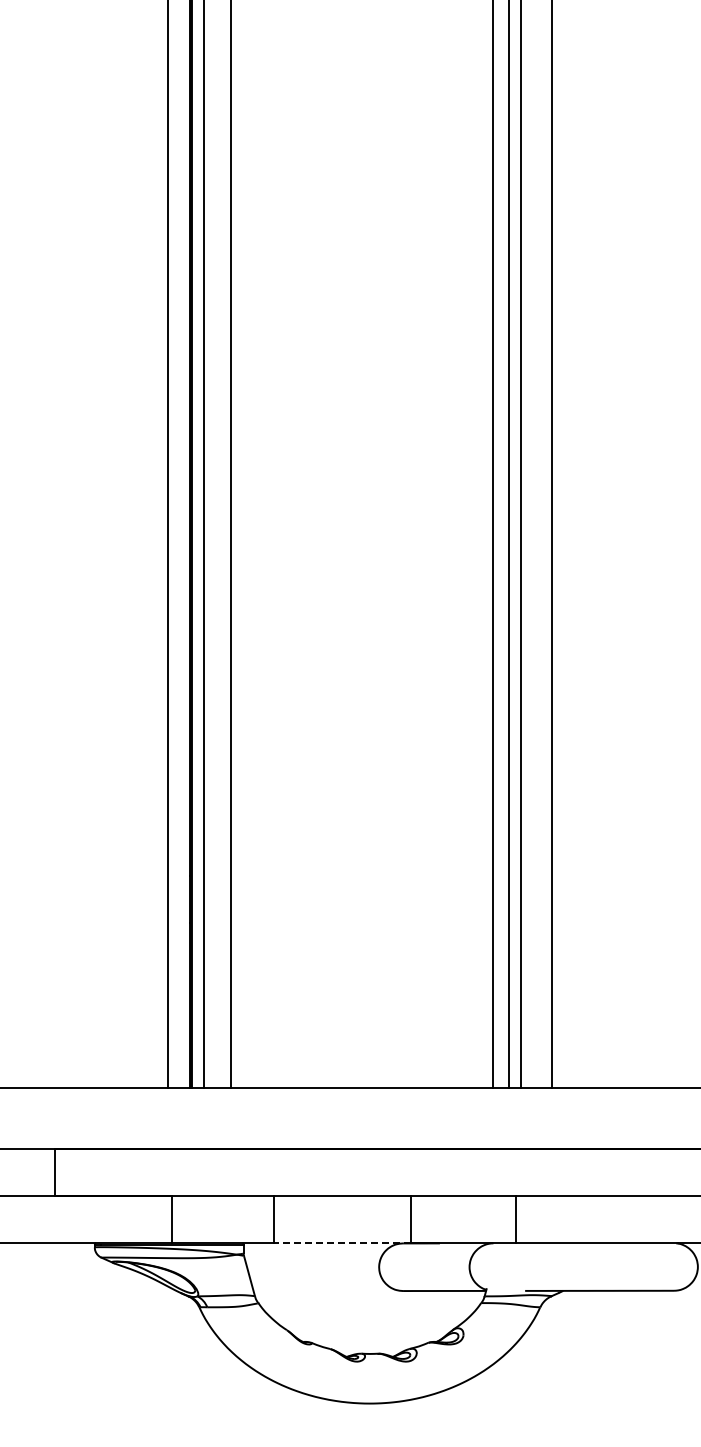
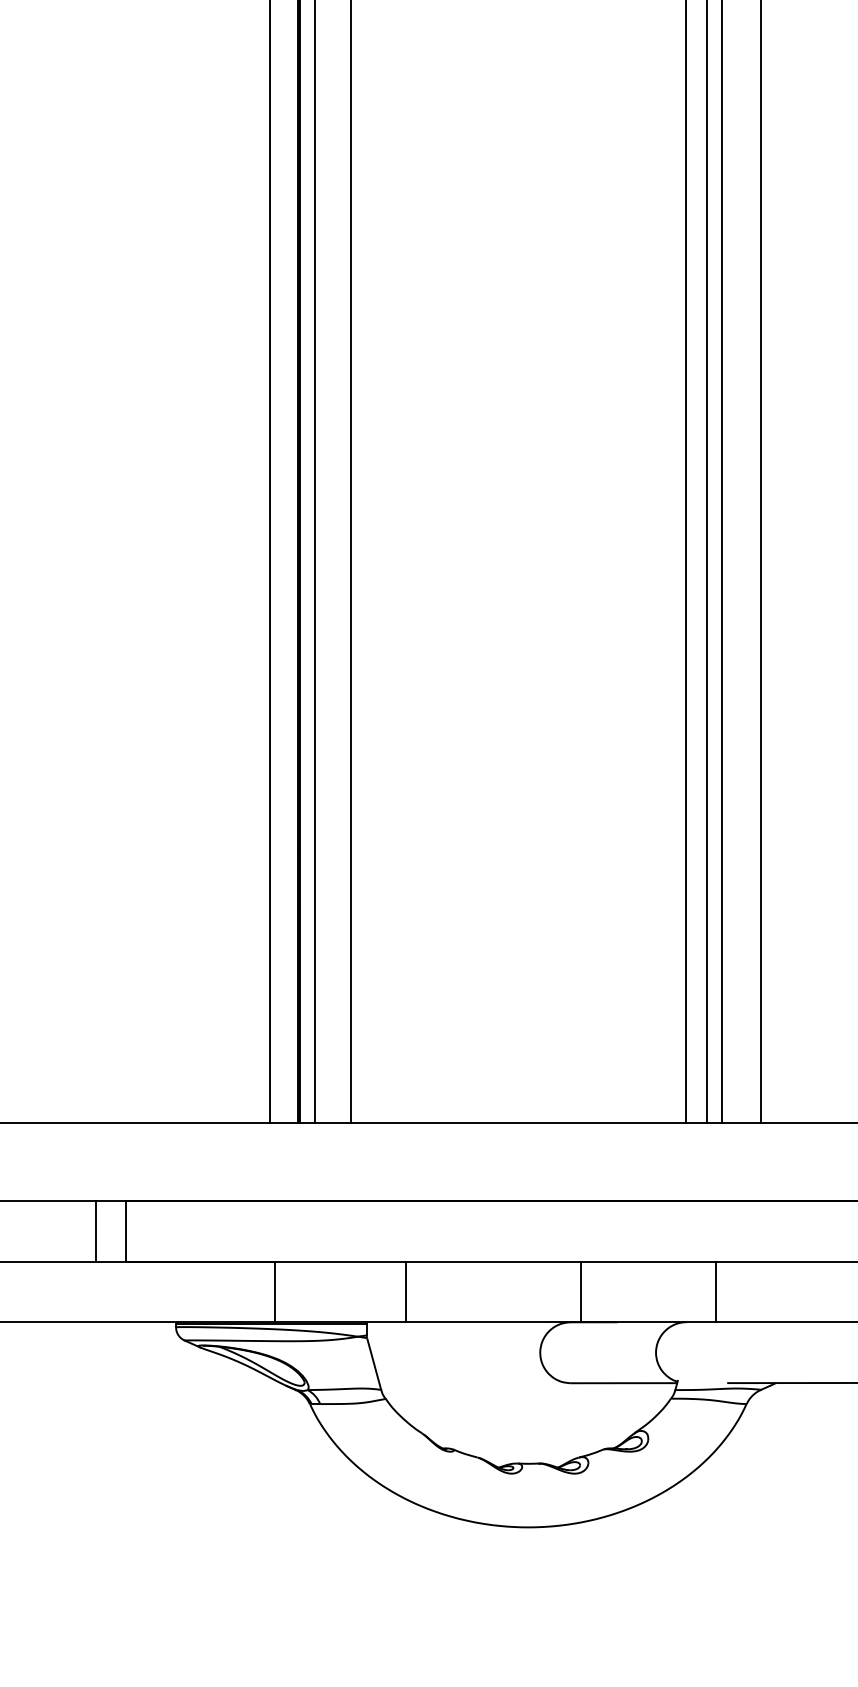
line: (32, 1172) -> (96, 1231), added
line: (342, 1243) -> (493, 1322), dashed -> solid

